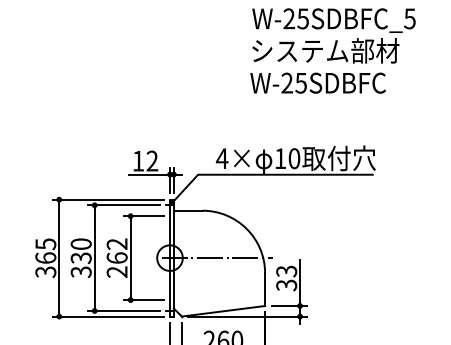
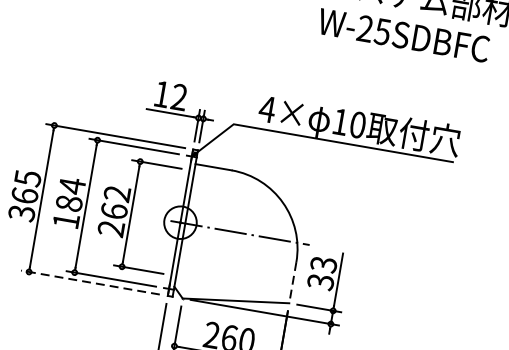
text: (80, 257) -> (68, 202), 330 -> 184
line: (265, 290) -> (293, 283), solid -> dashed
line: (107, 316) -> (89, 282), solid -> dashed

